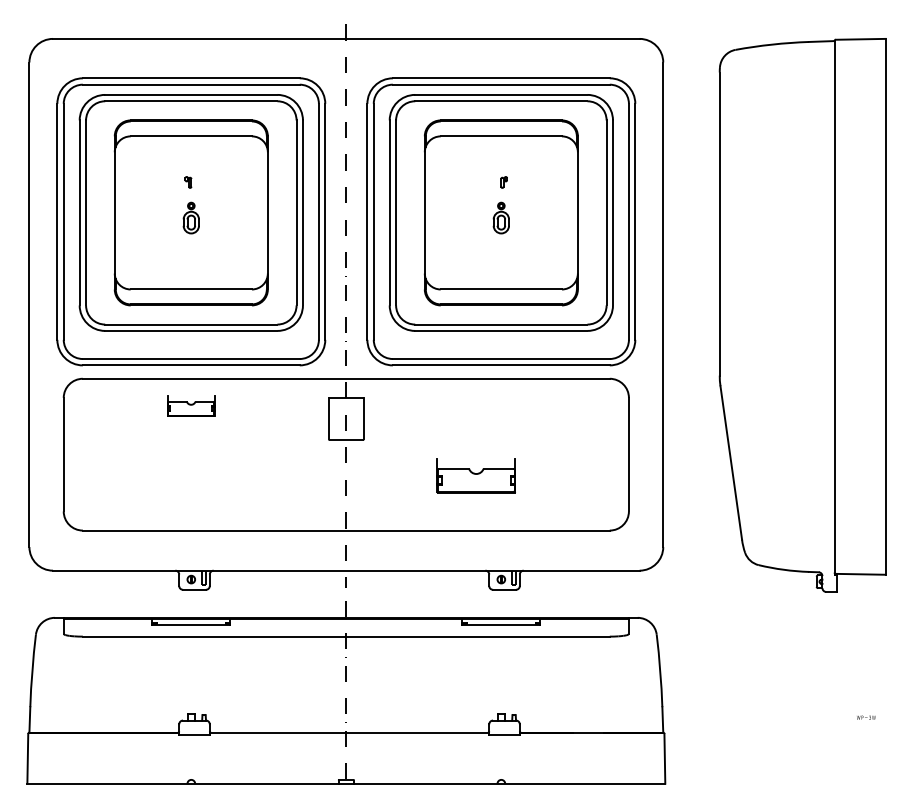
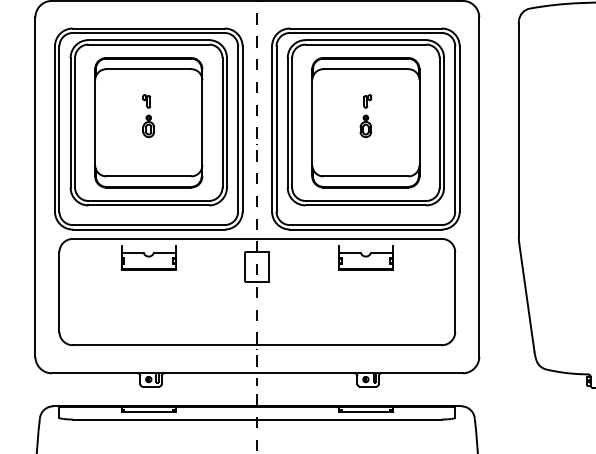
part: (188, 182) -> (146, 101), size x1.67
part: (503, 182) -> (367, 101), size x1.67
part: (190, 405) -> (148, 257), size x1.67
part: (475, 475) -> (365, 257), moved

